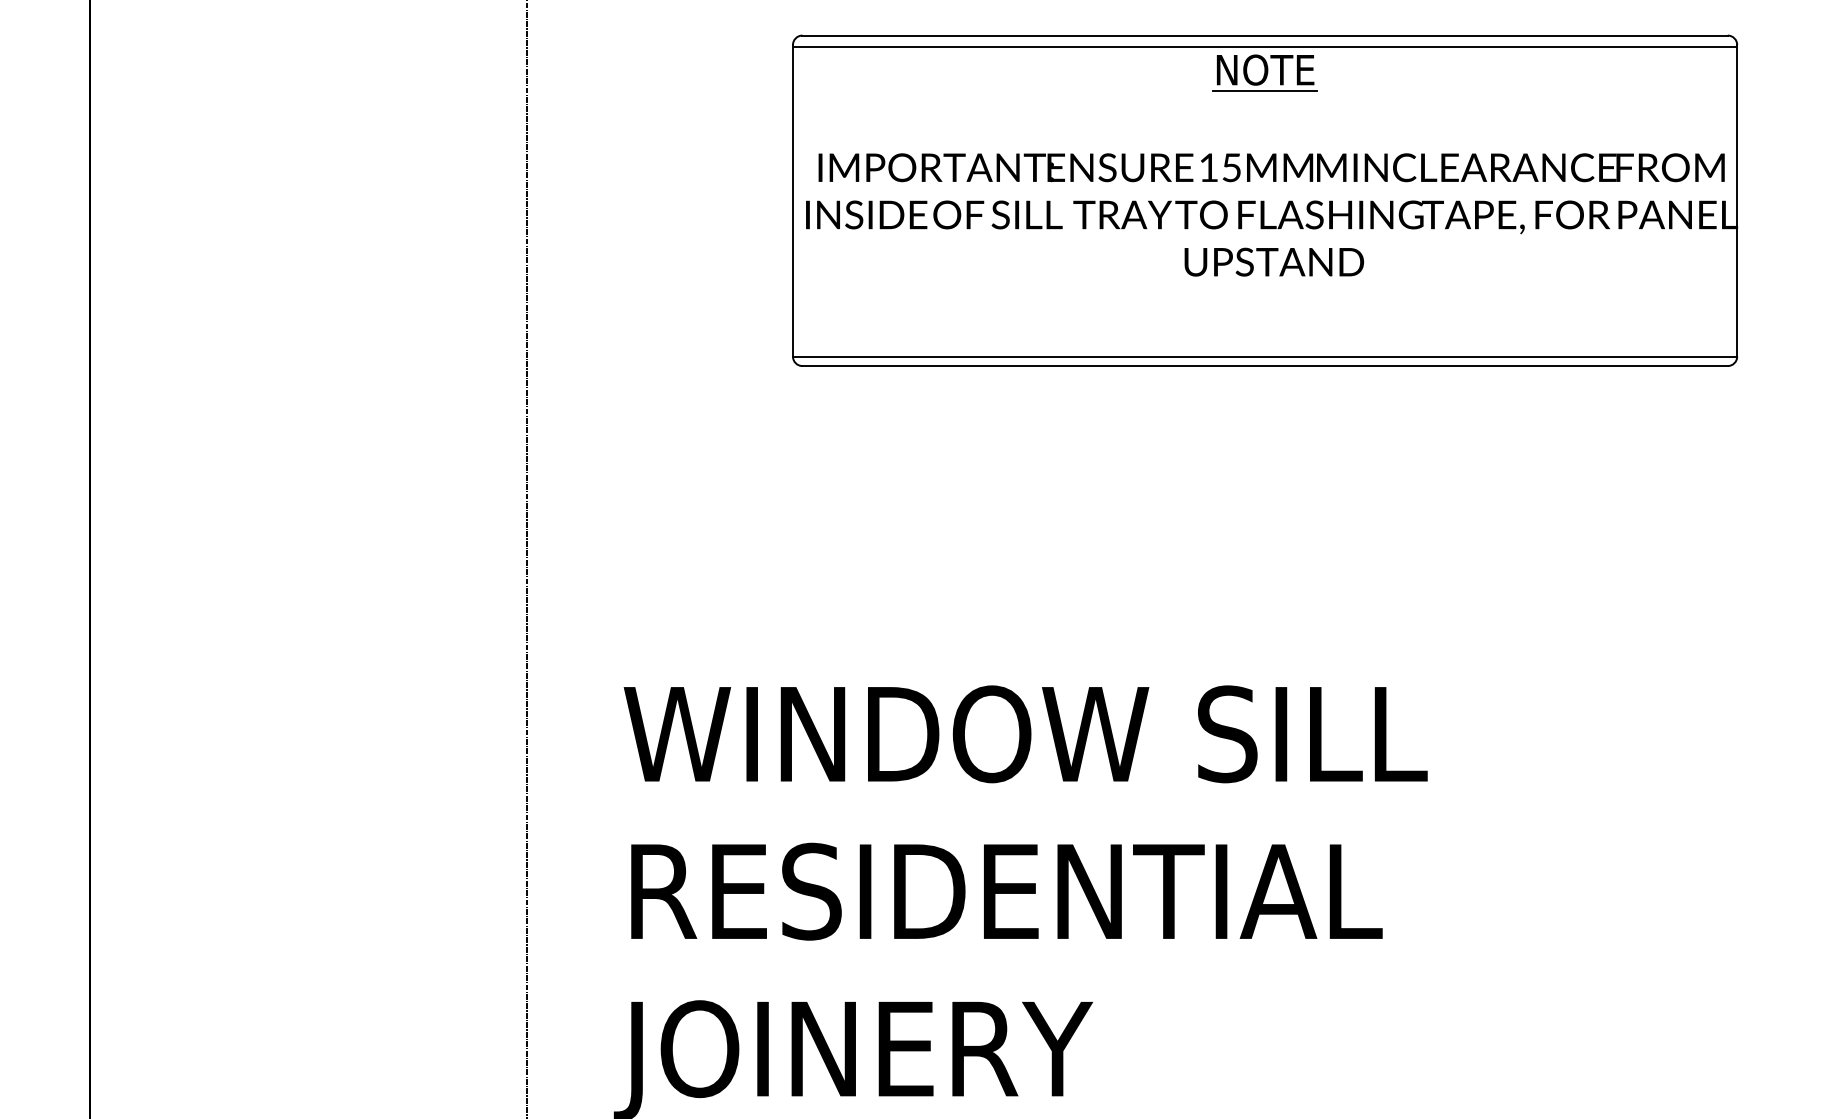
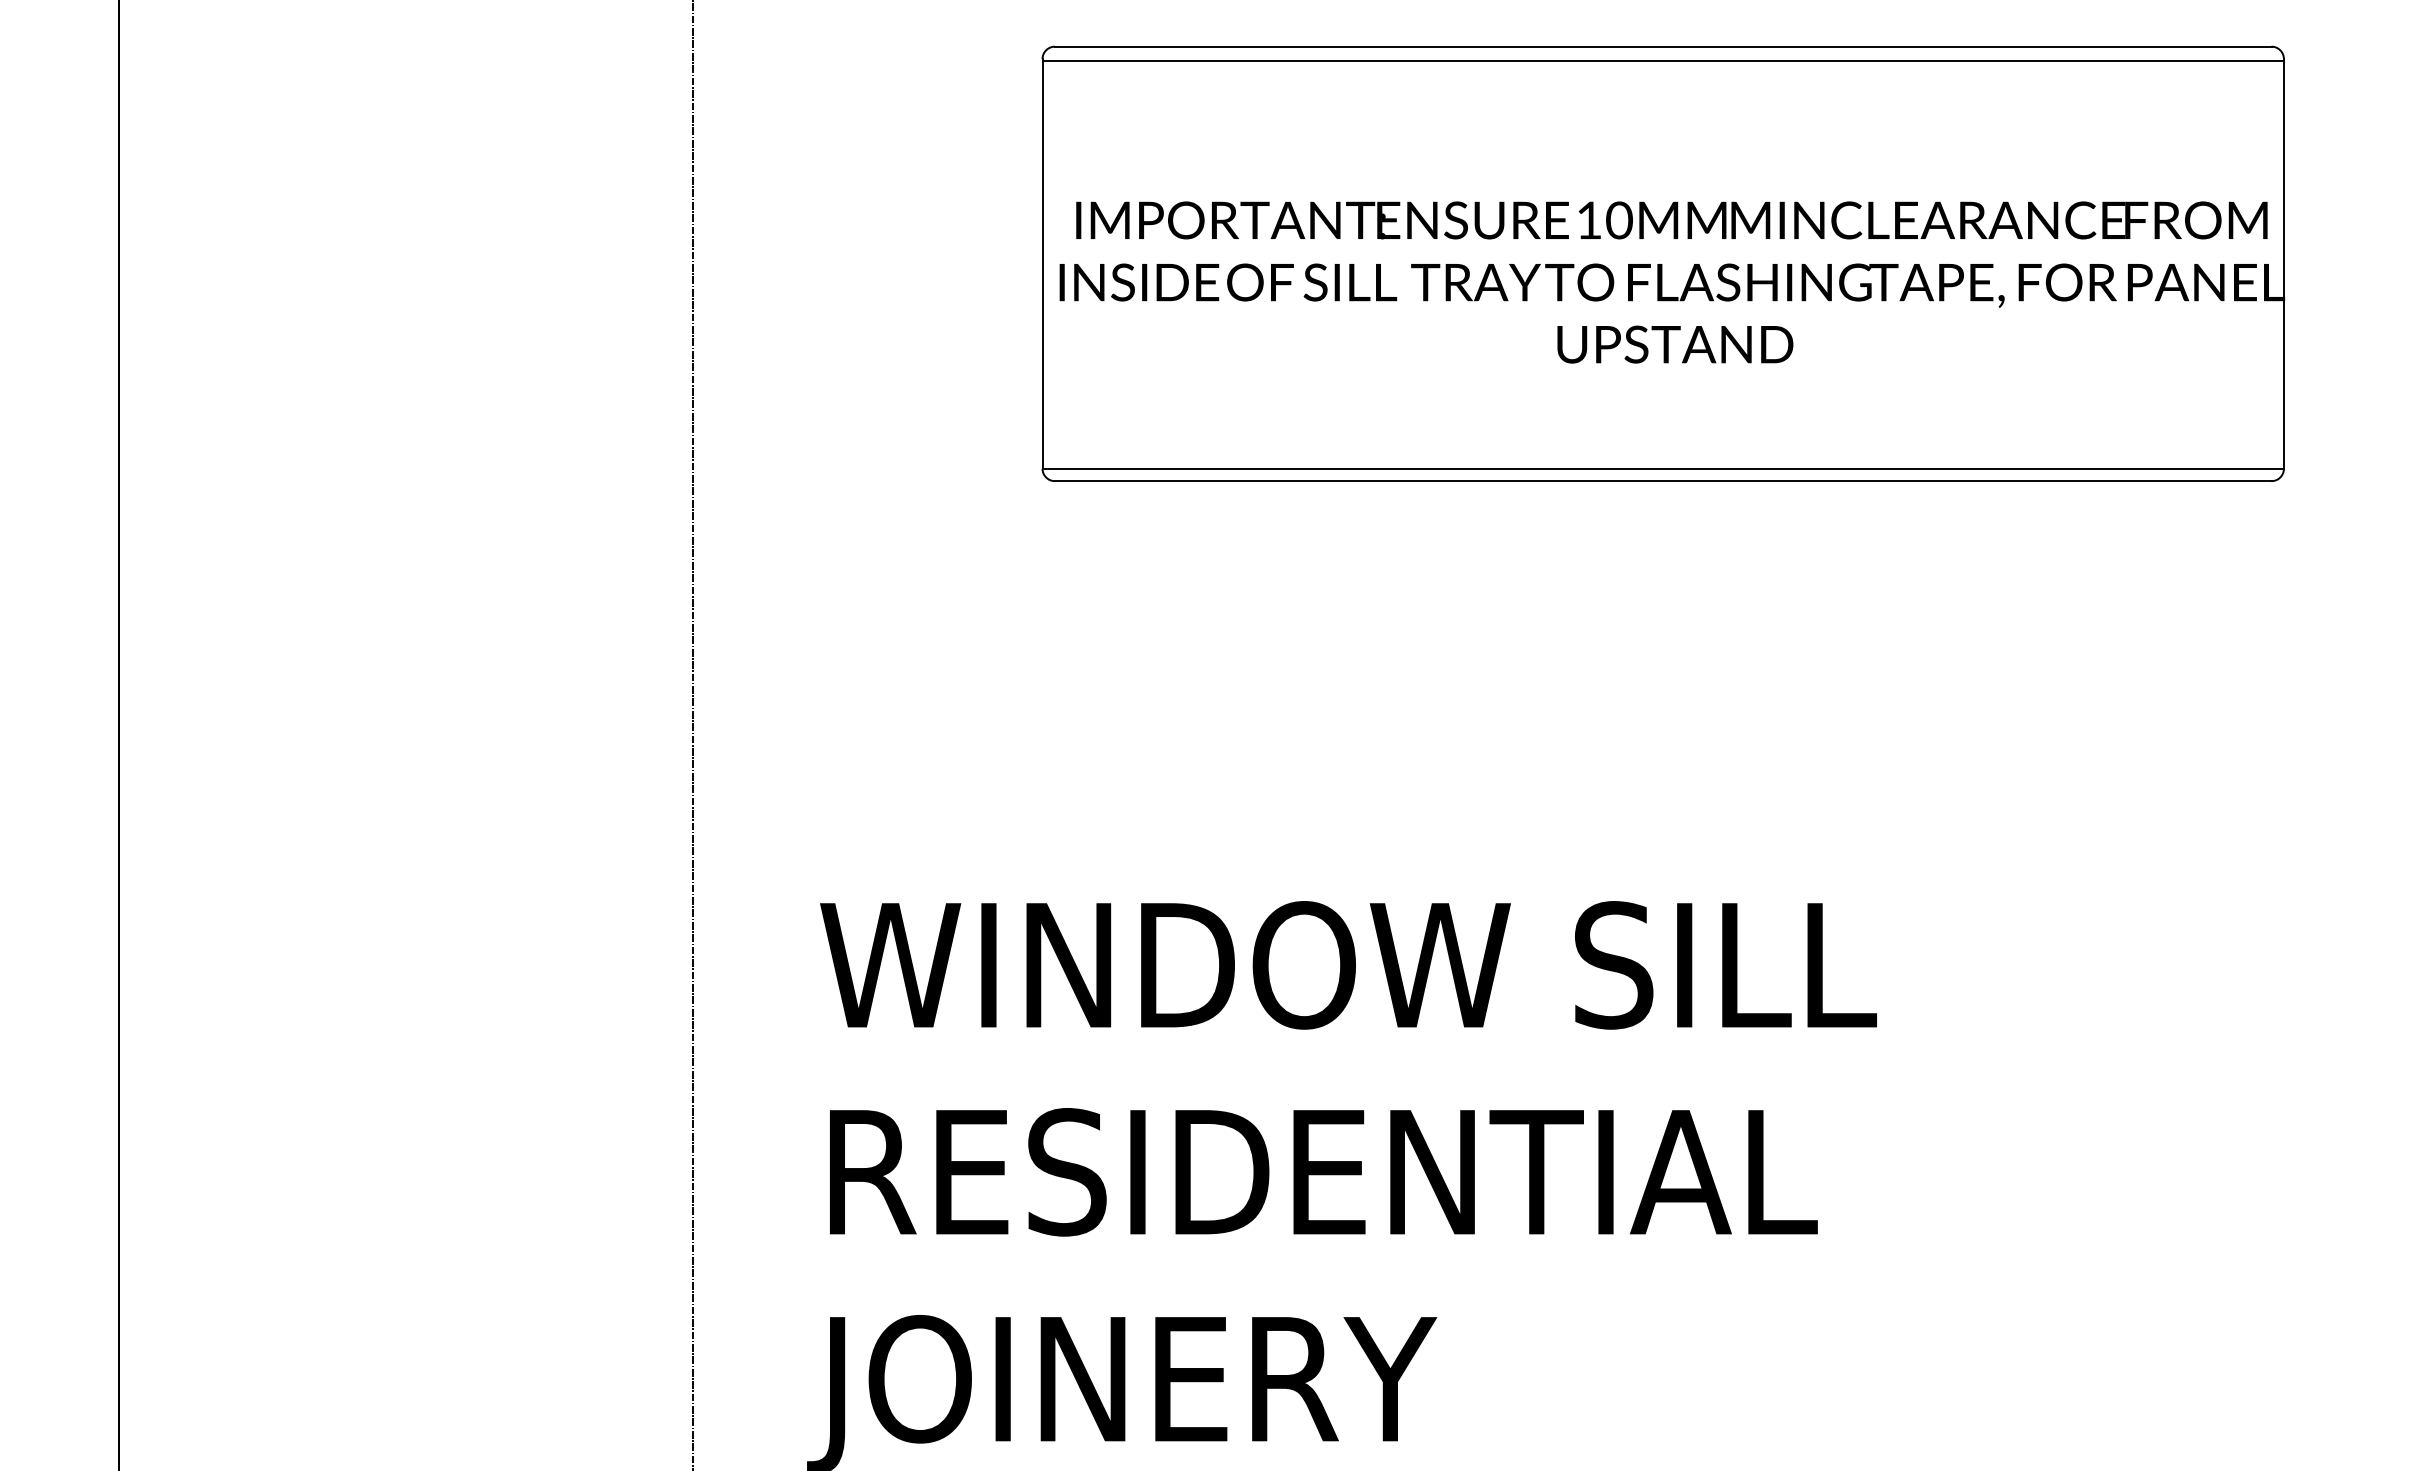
part: (1264, 72) -> (1662, 95), removed
text: (1231, 167) -> (1619, 220), 15MM -> 10MM

